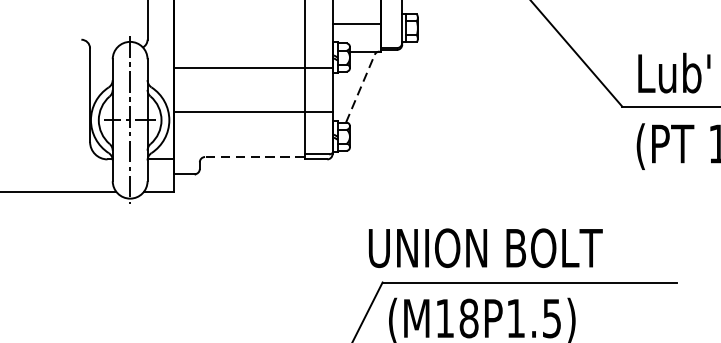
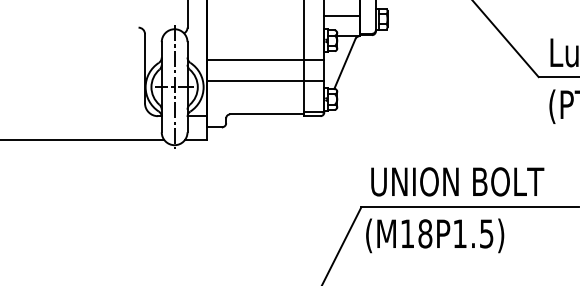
line: (252, 67) -> (265, 59), moved
line: (361, 88) -> (345, 63), dashed -> solid
line: (254, 157) -> (266, 114), dashed -> solid
text: (485, 247) -> (457, 181), moved

